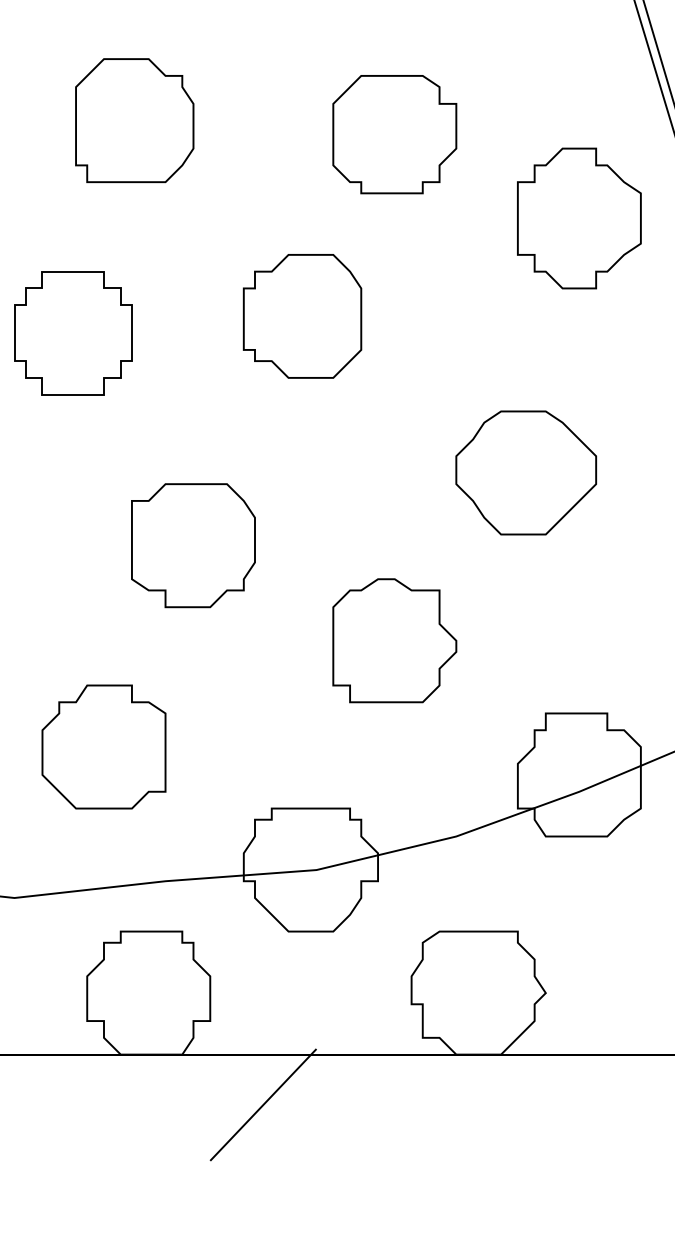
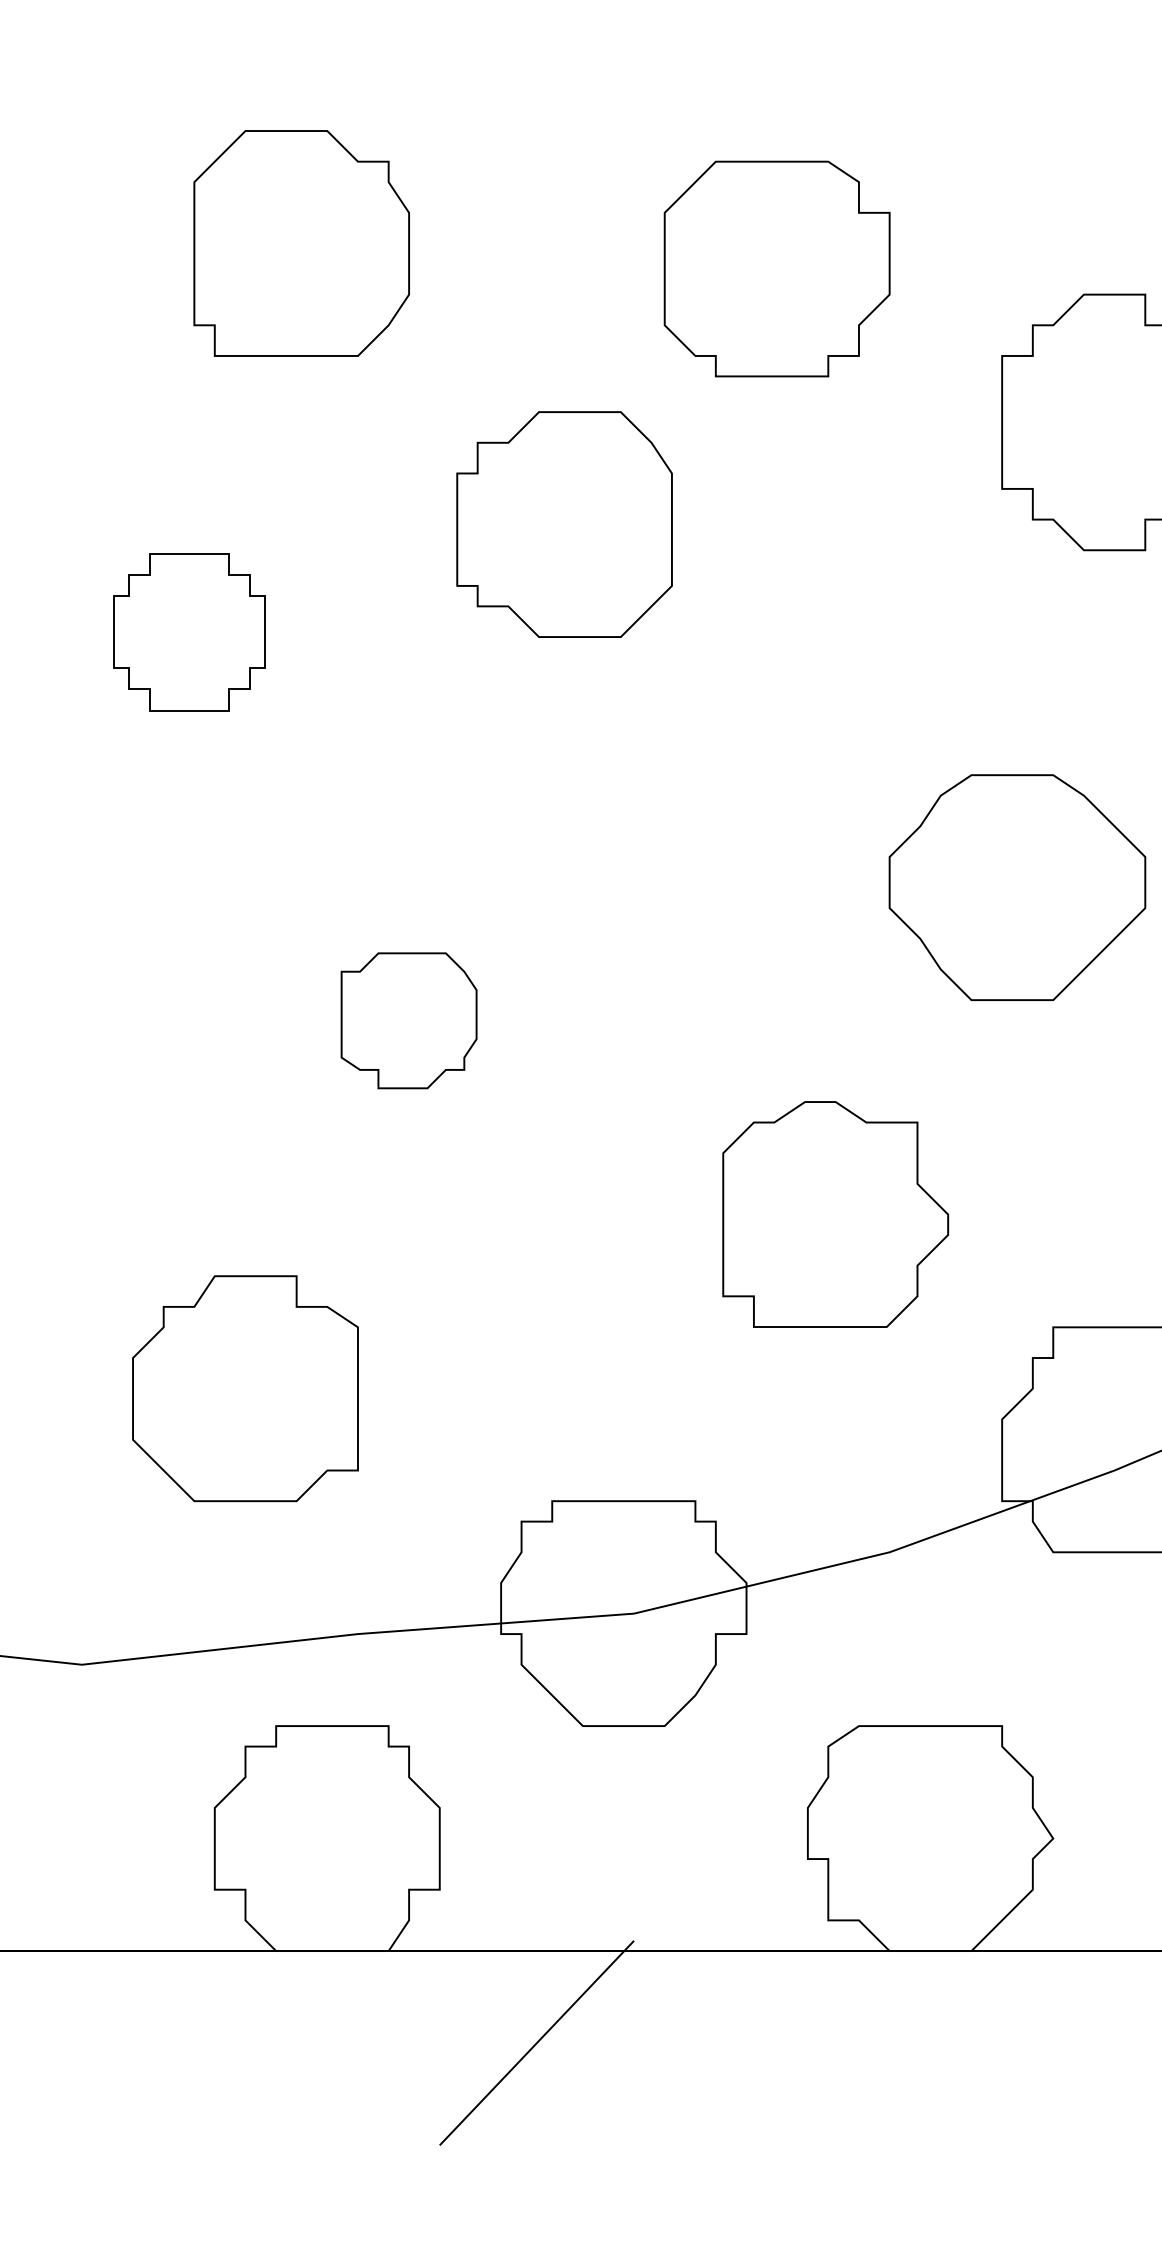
part: (302, 316) -> (564, 524), moved
part: (73, 333) -> (189, 632), size x0.7
part: (193, 545) -> (409, 1020), size x0.6
part: (394, 640) -> (835, 1214), moved

